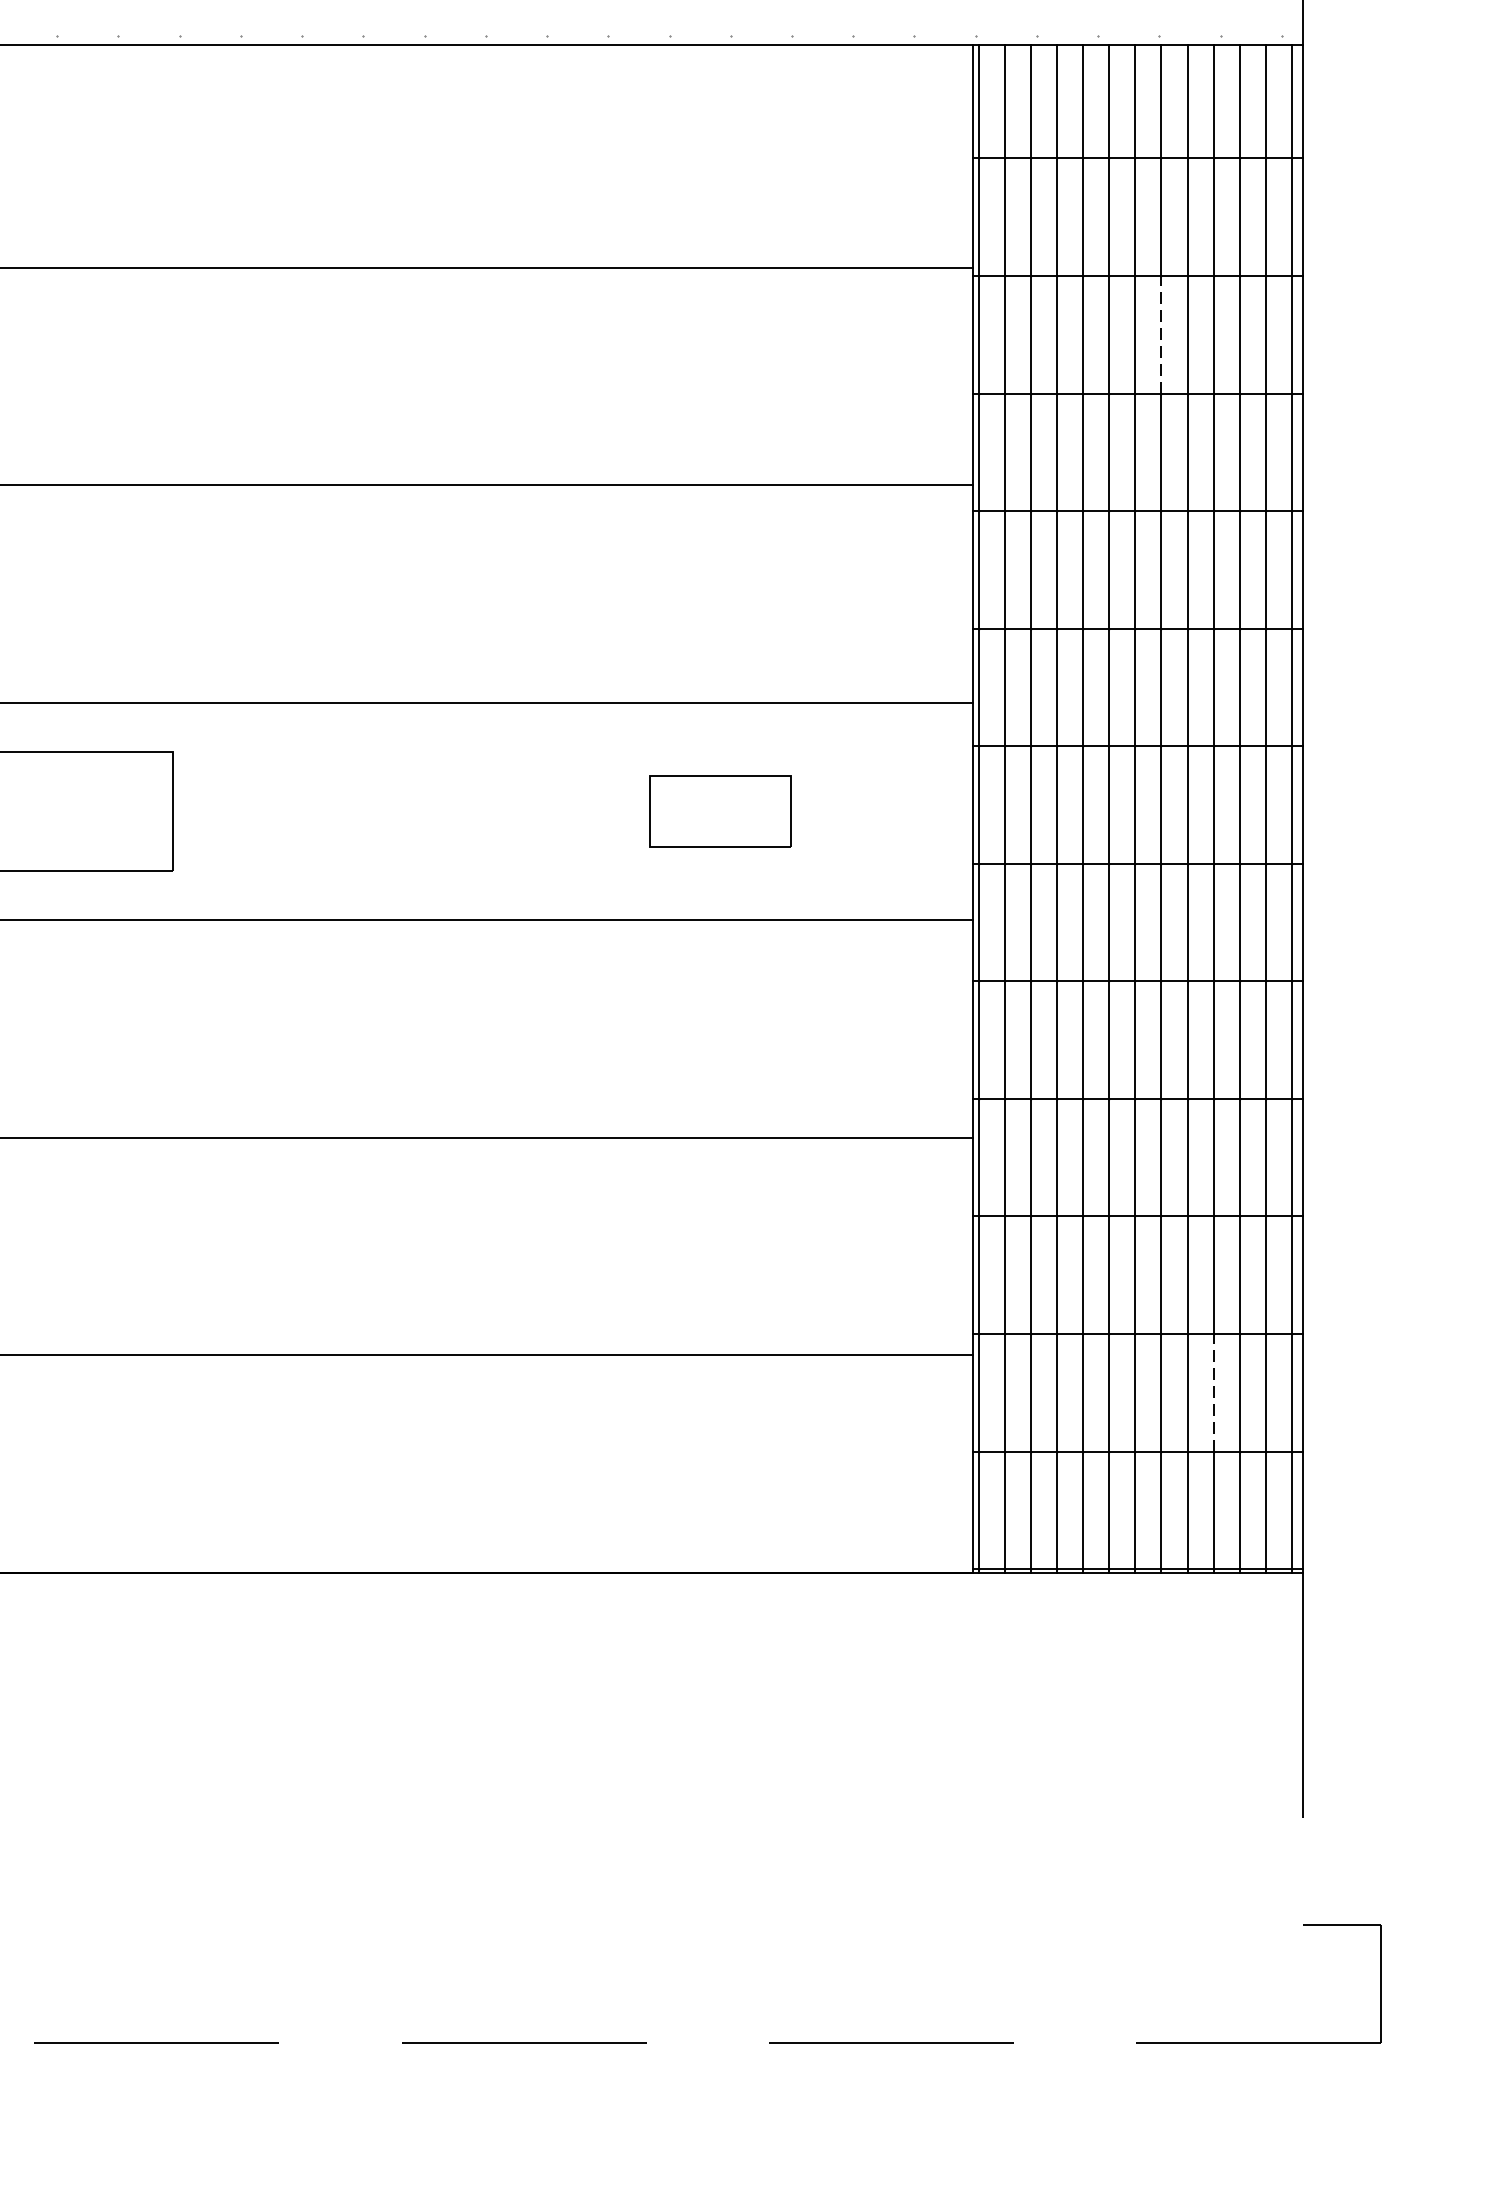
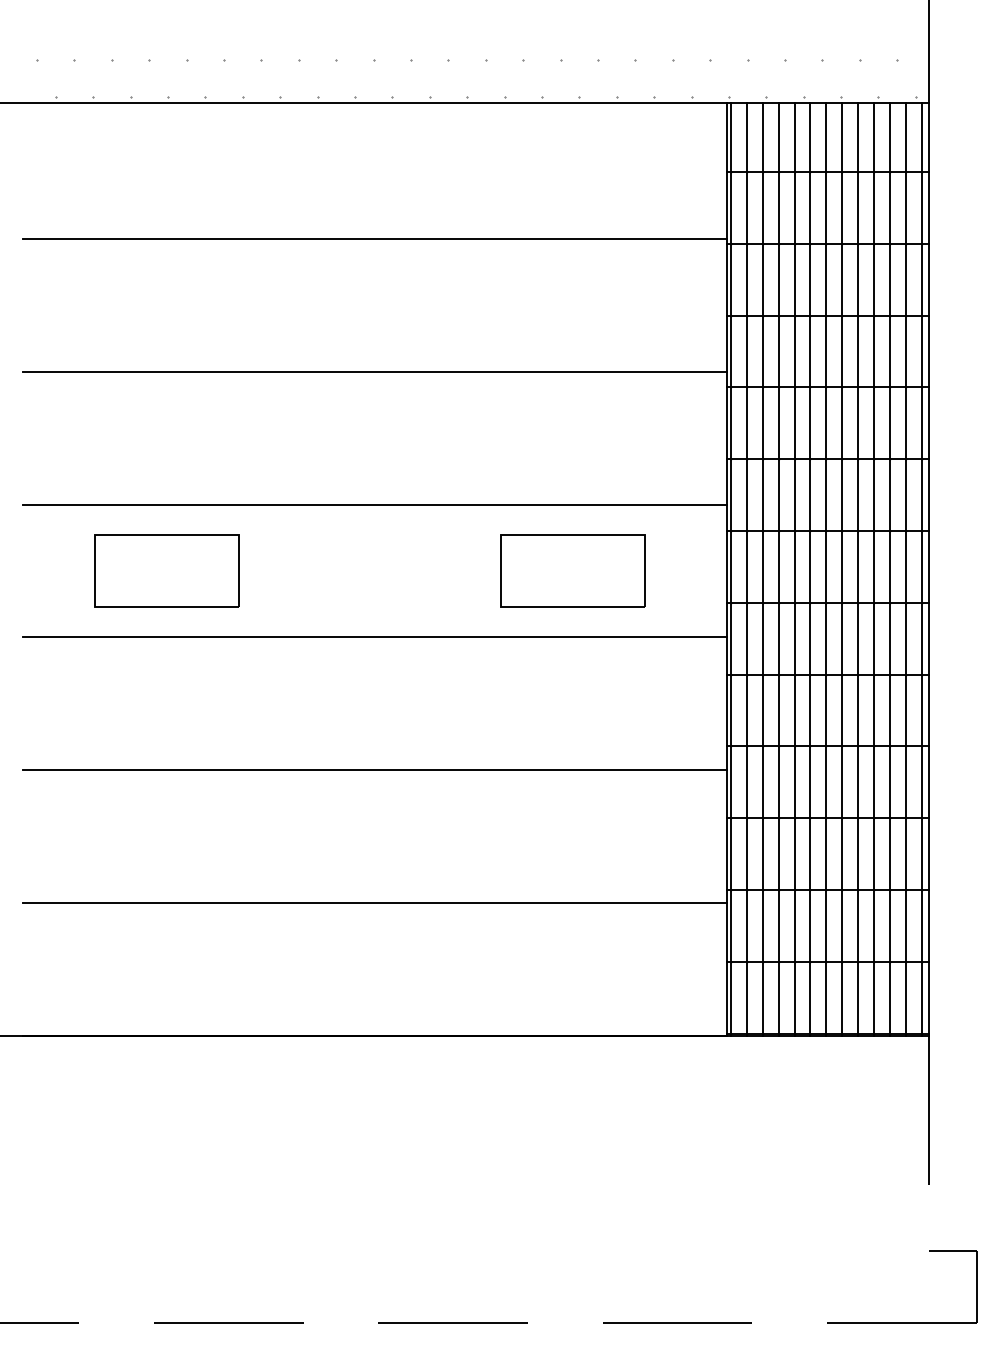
line: (1161, 334) -> (842, 279), dashed -> solid
part: (719, 810) -> (572, 570), size x1.67
line: (1214, 1392) -> (874, 925), dashed -> solid

